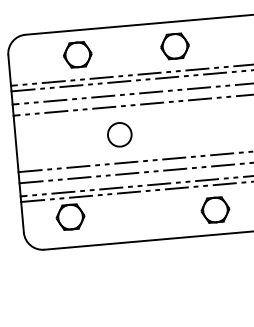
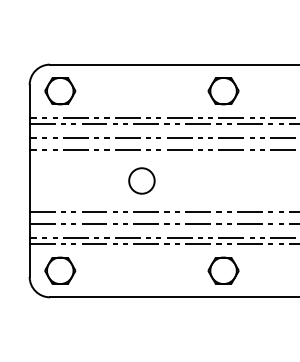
part: (175, 46) -> (223, 91), moved
part: (77, 55) -> (60, 91), moved
part: (215, 209) -> (223, 270), moved
part: (70, 216) -> (60, 270), moved

